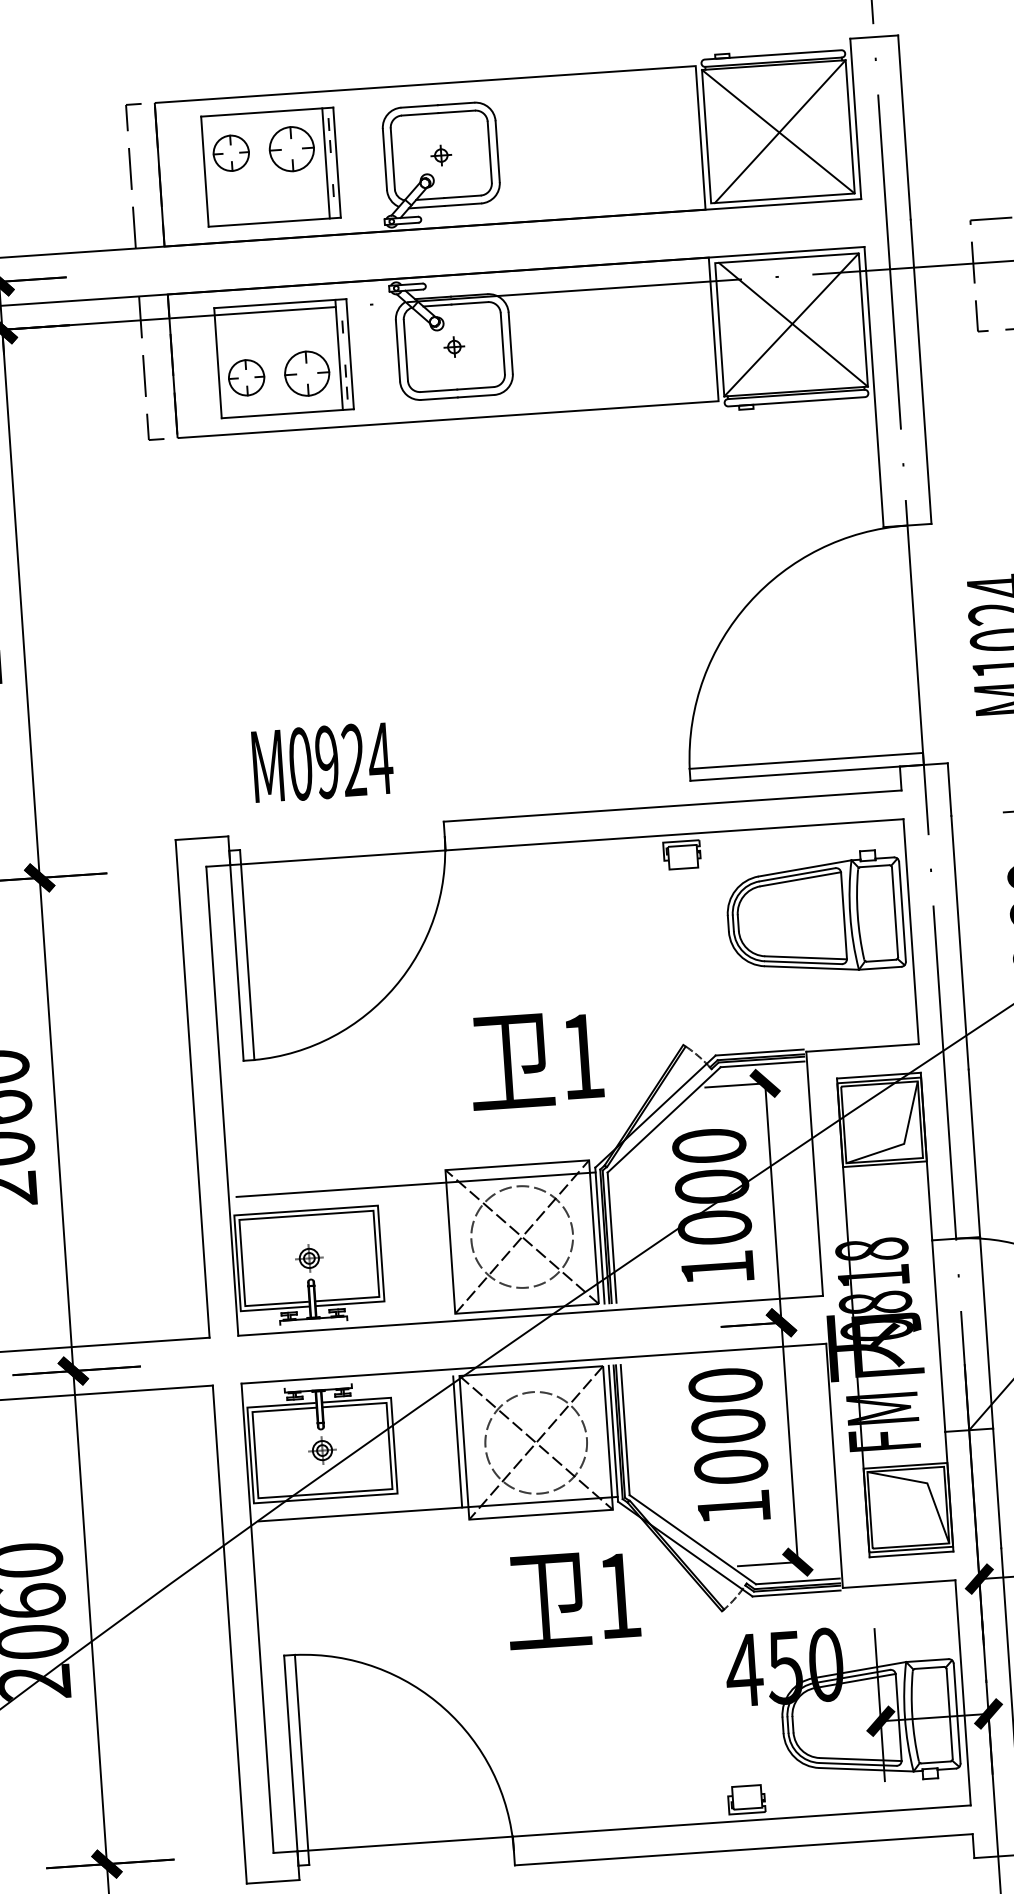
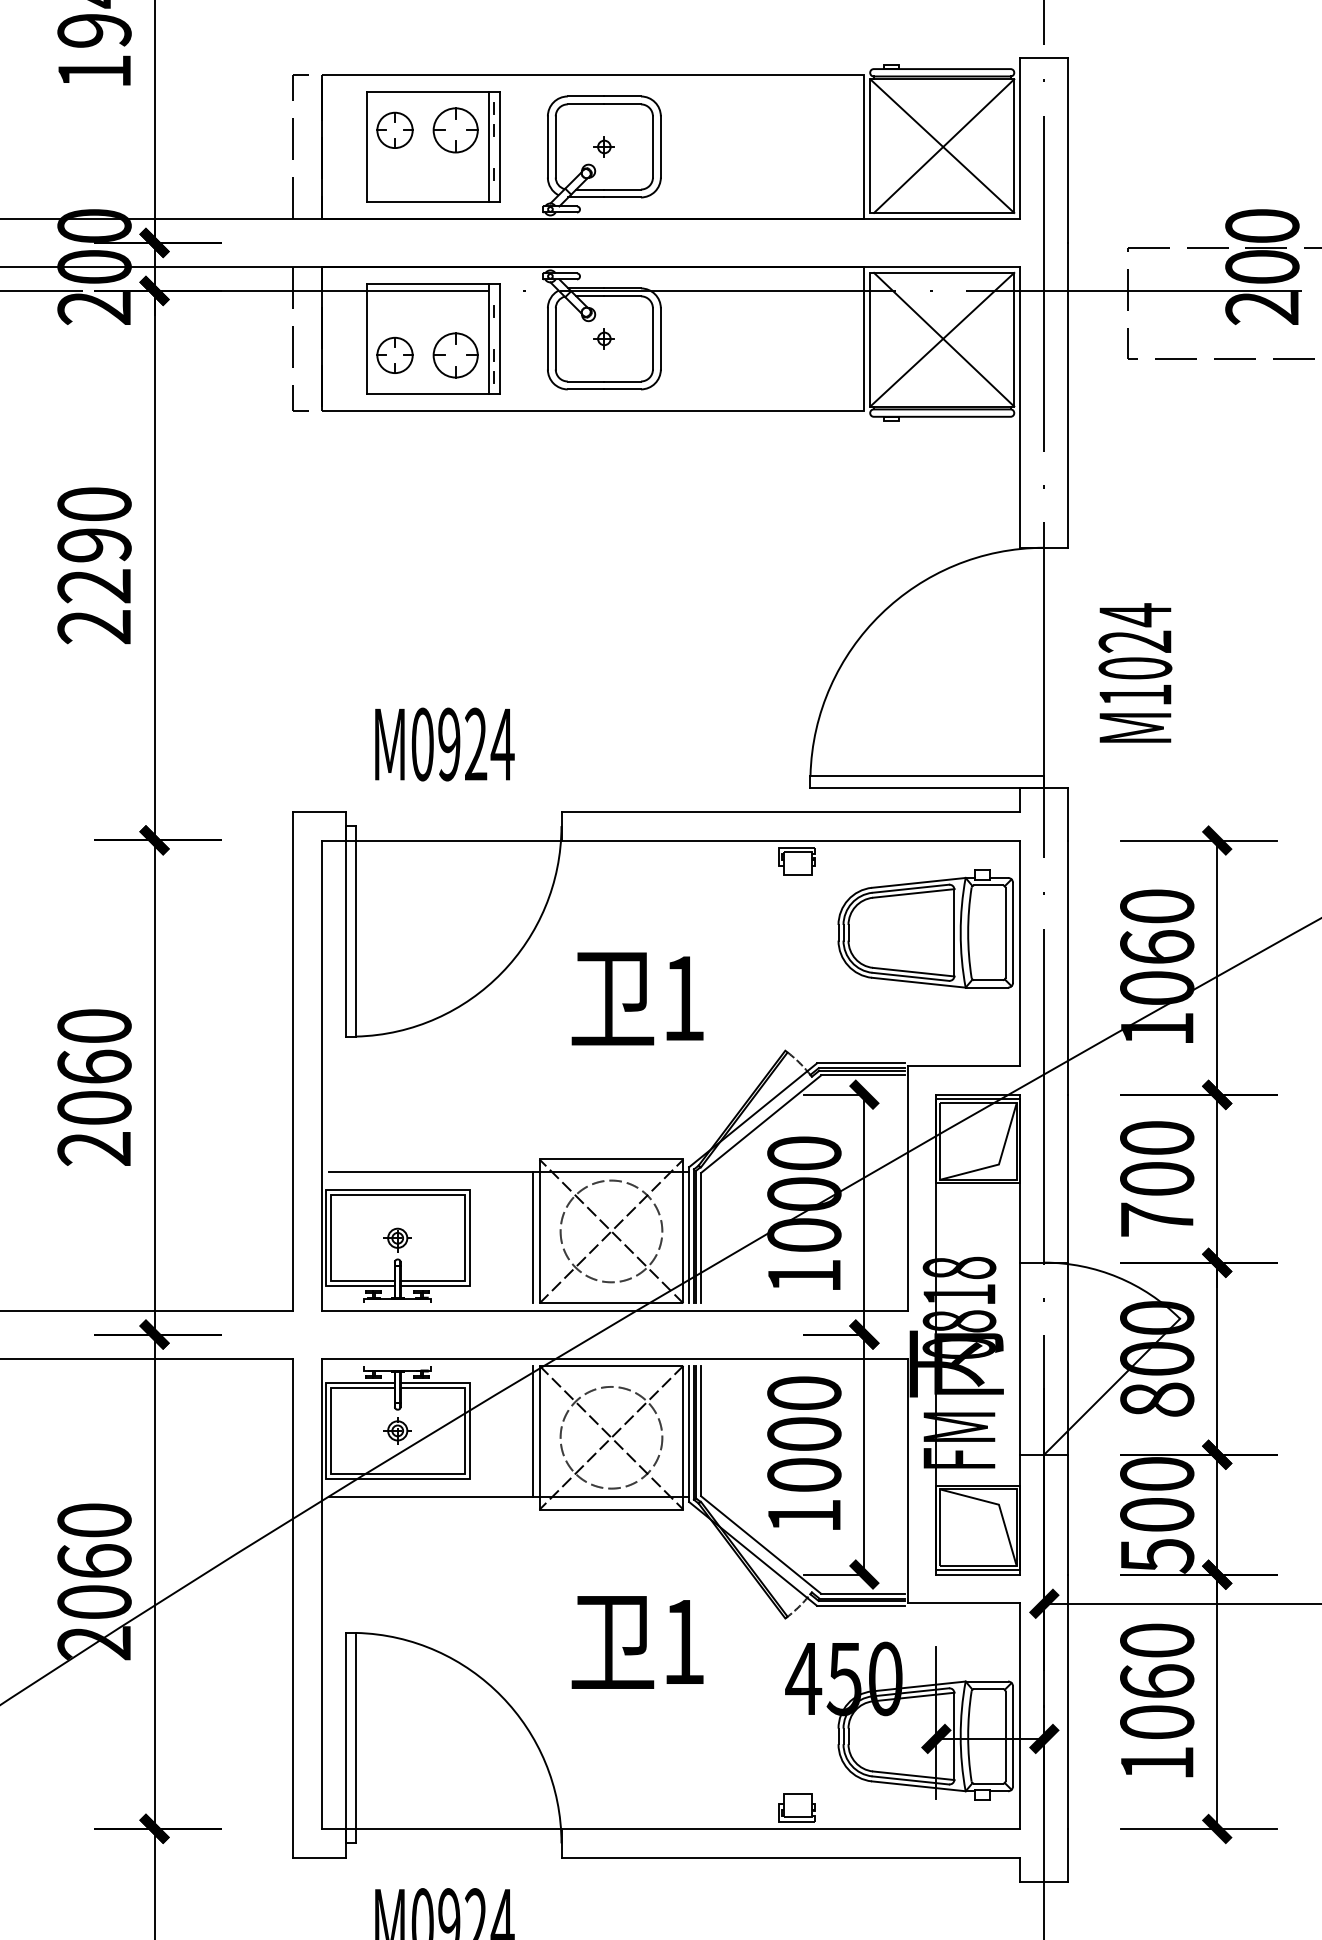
text: (536, 1059) -> (637, 998), moved
line: (444, 1248) -> (533, 1237), added
text: (572, 1599) -> (637, 1642), moved

